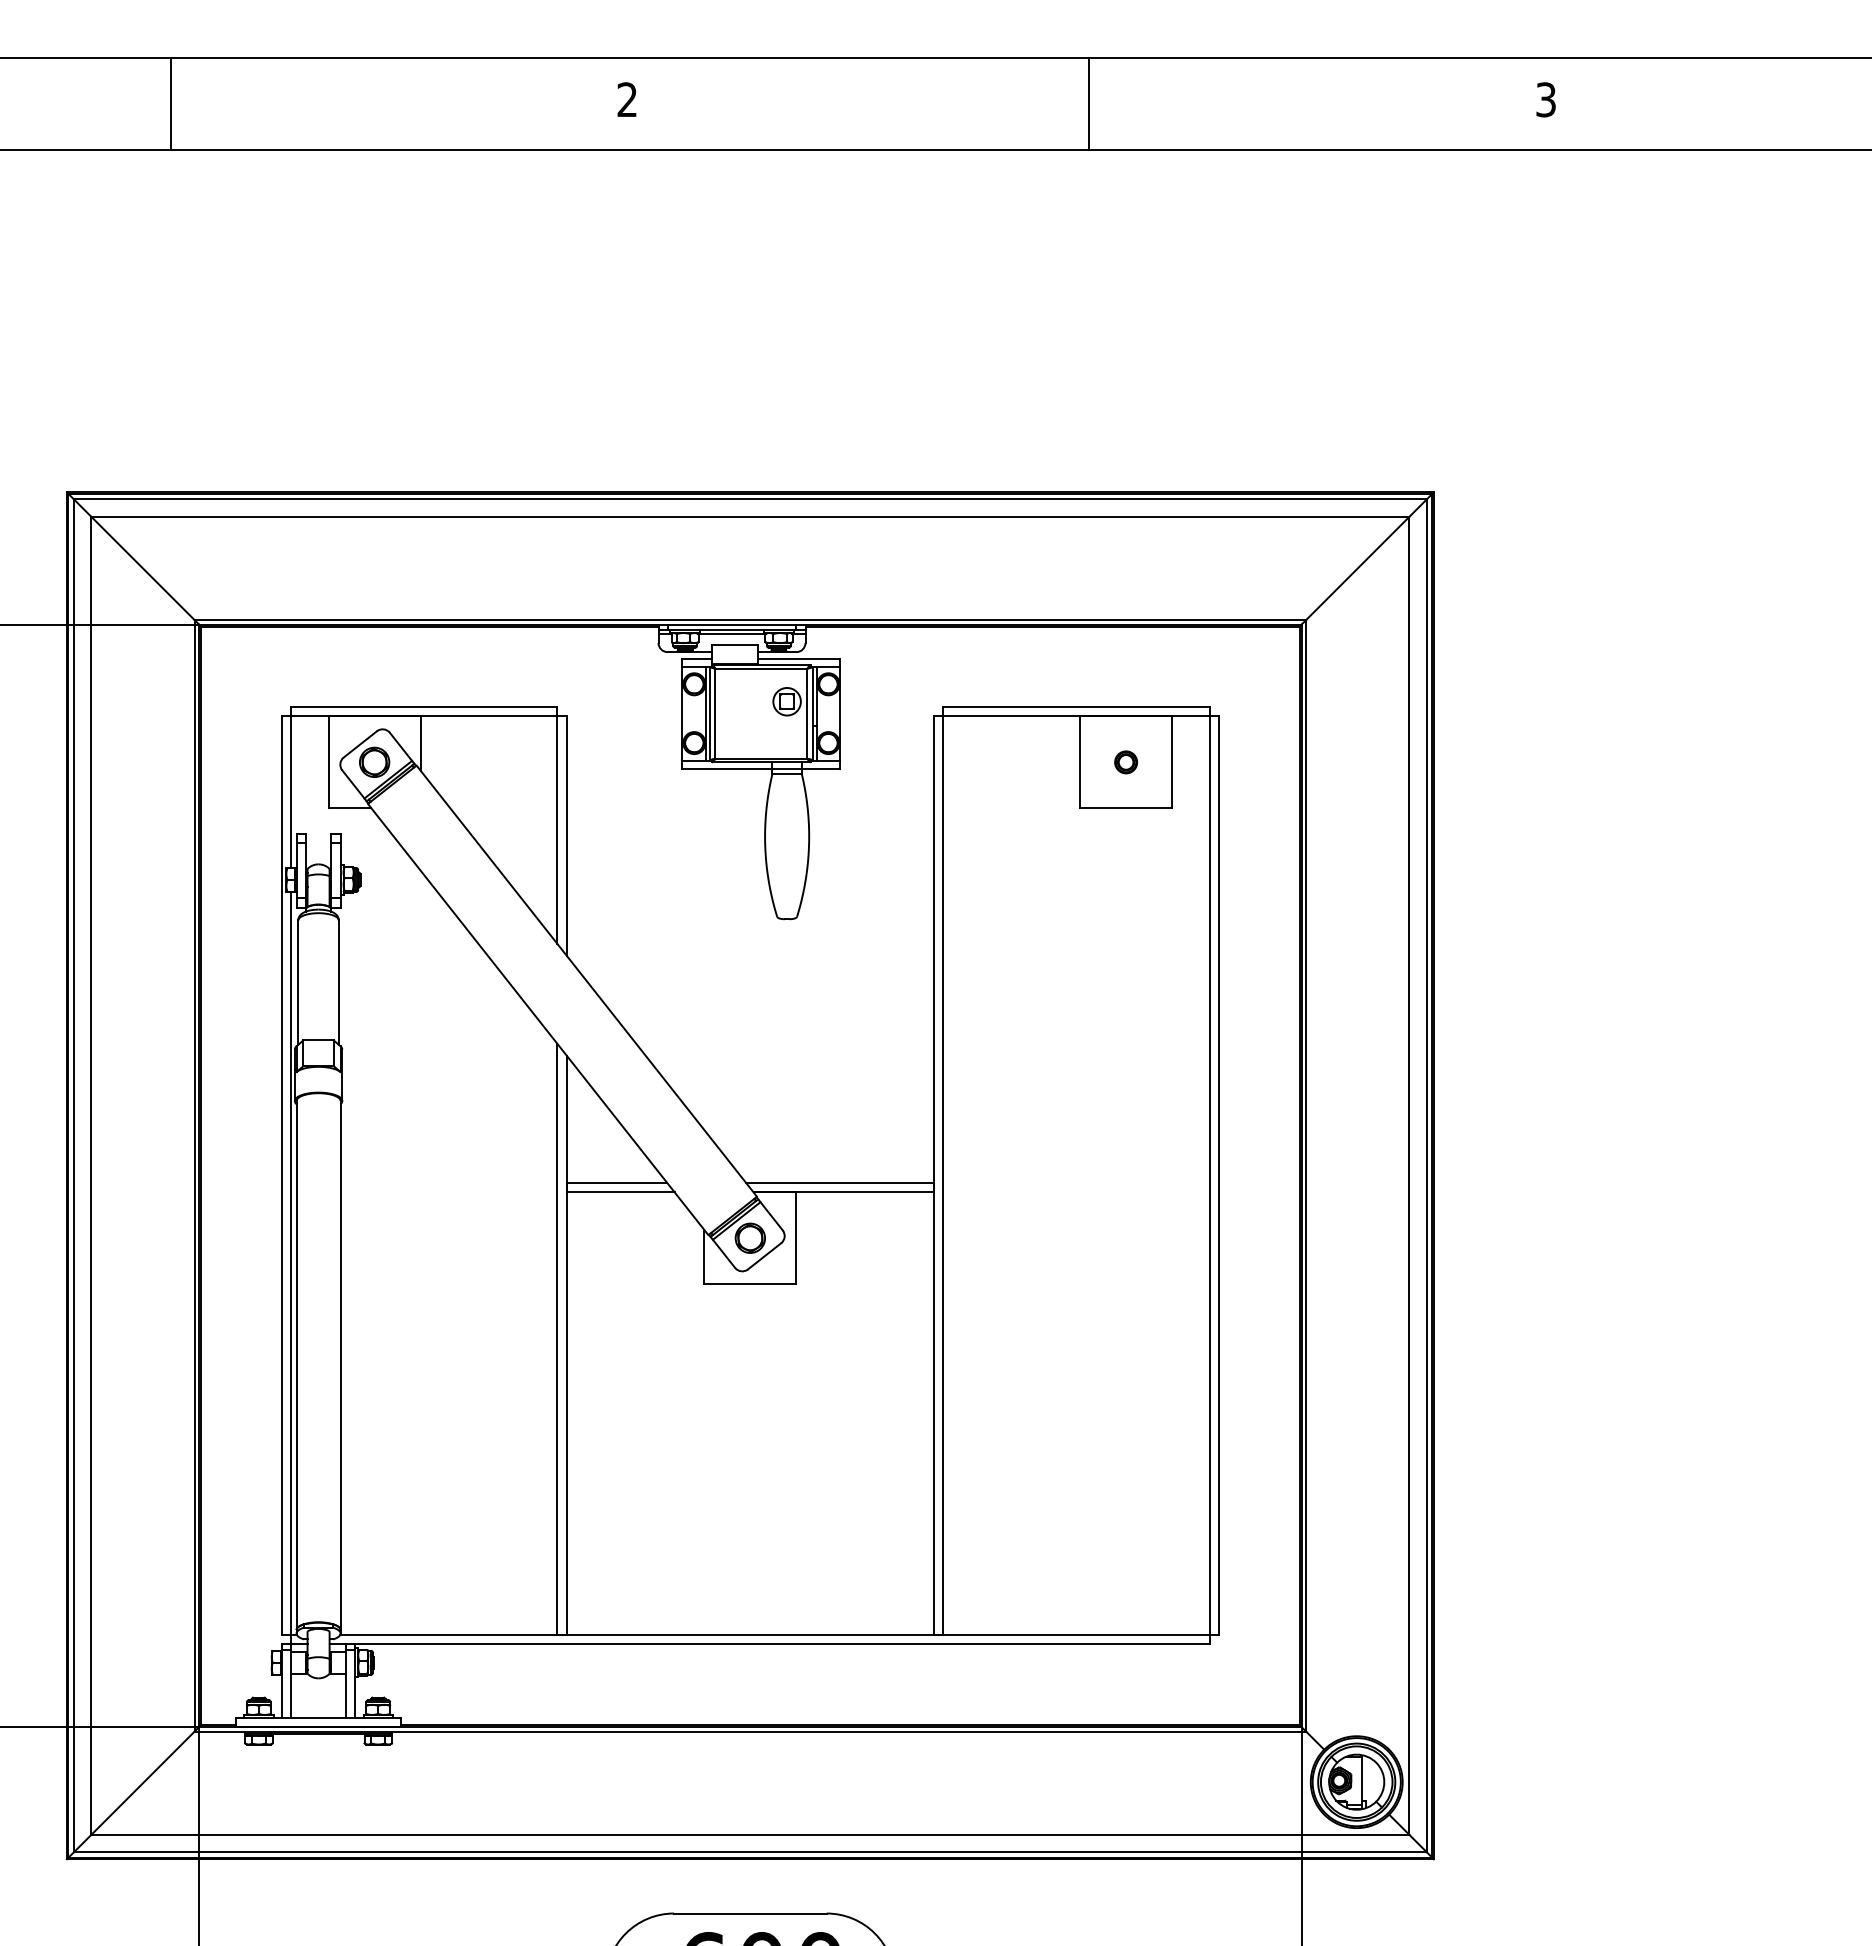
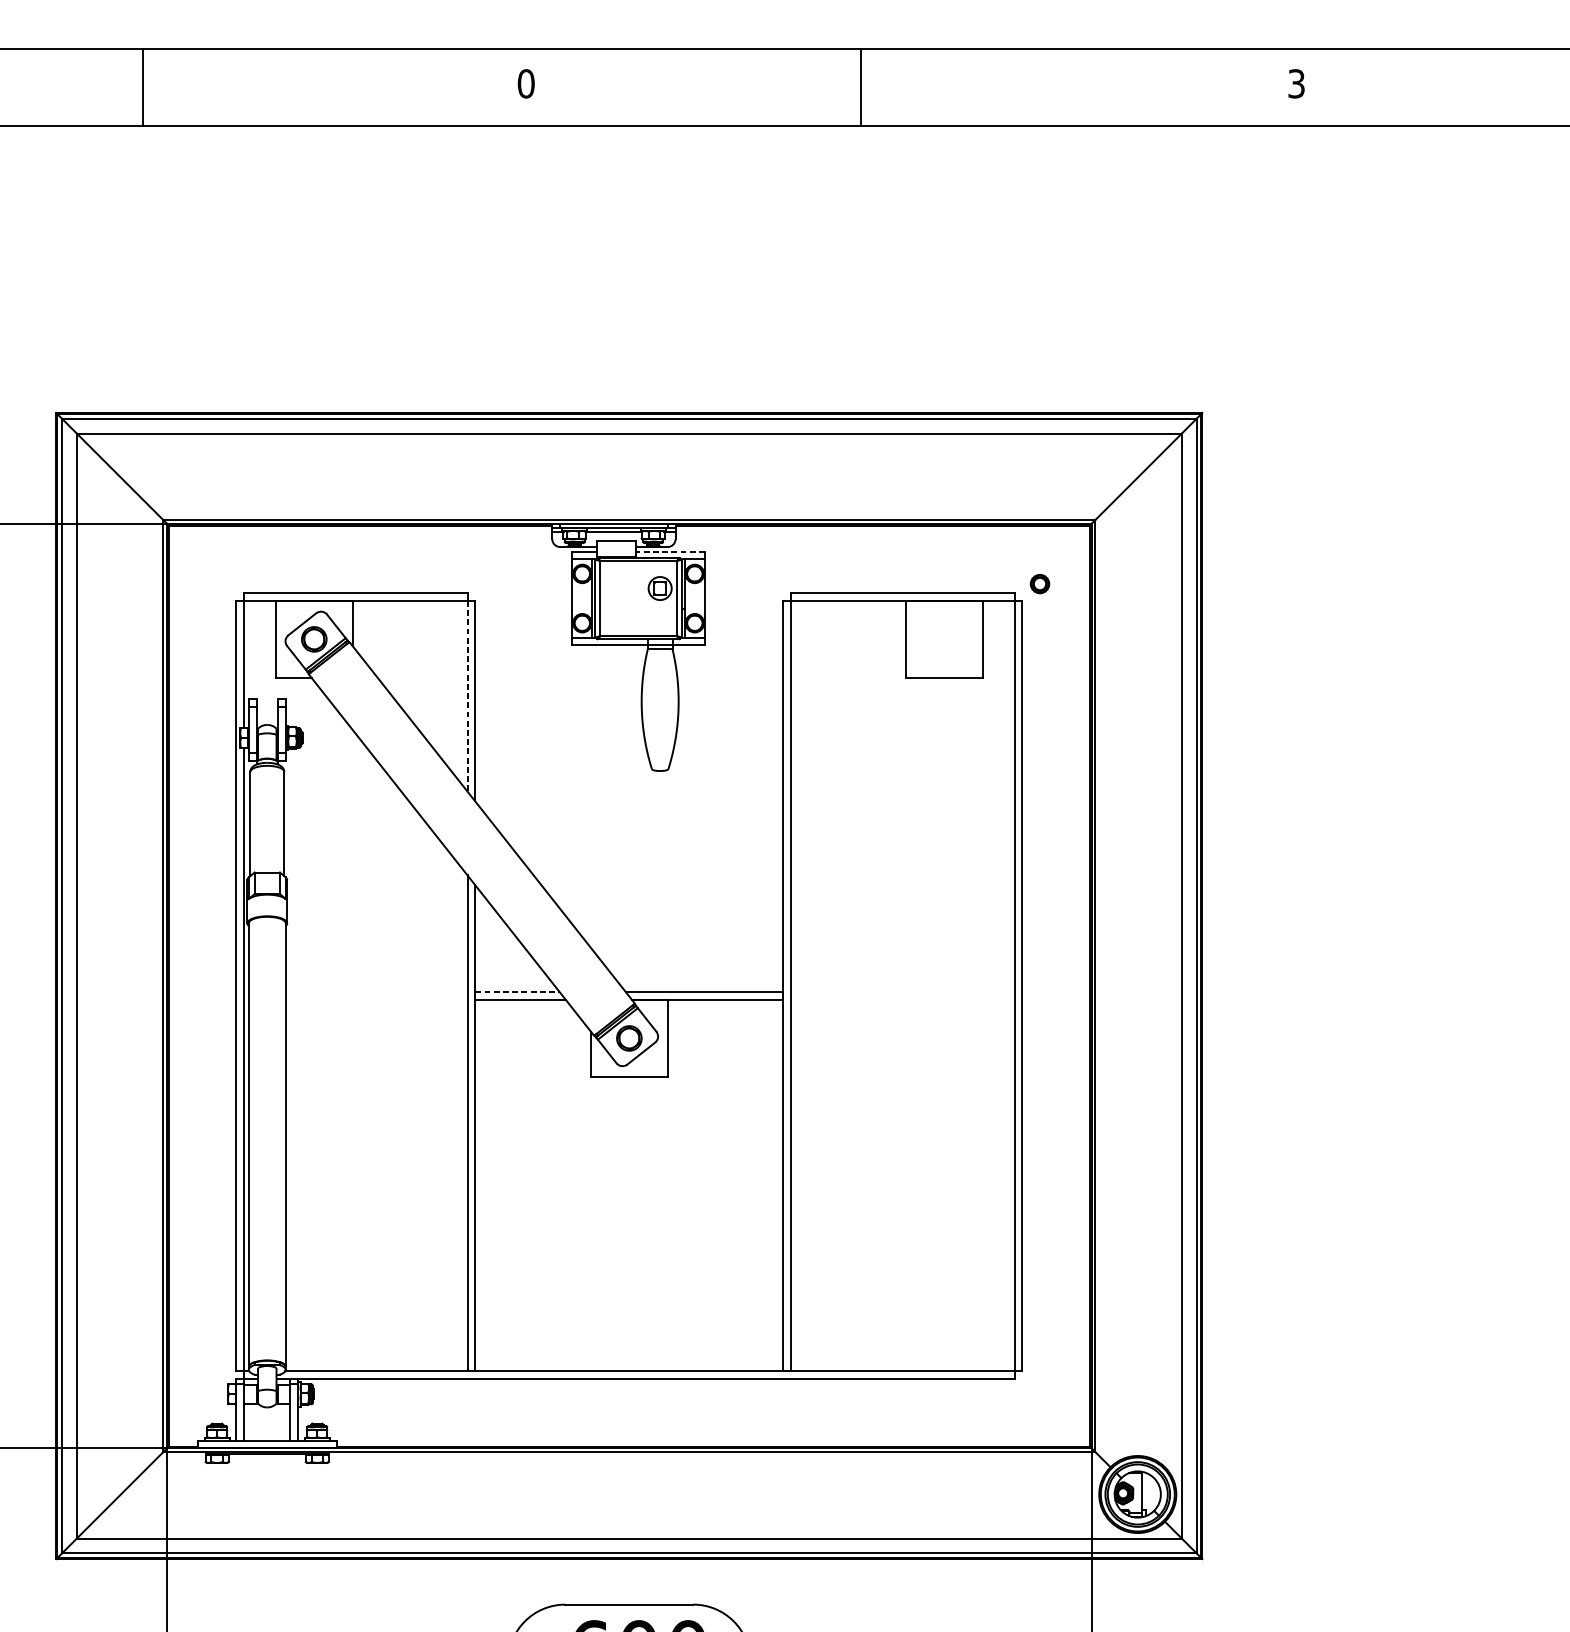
text: (627, 99) -> (526, 83), 2 -> 0
line: (1089, 104) -> (860, 87), moved
line: (798, 658) -> (669, 552), solid -> dashed
part: (1125, 762) -> (1039, 584), moved
line: (557, 830) -> (467, 696), solid -> dashed
line: (617, 1183) -> (517, 992), solid -> dashed

